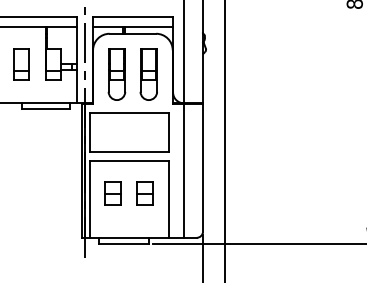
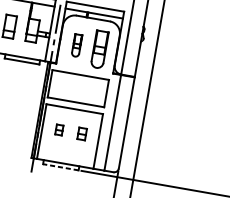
part: (116, 74) -> (76, 45), size x0.6
part: (112, 193) -> (58, 130), size x0.6
part: (144, 193) -> (81, 134), size x0.7
line: (123, 243) -> (60, 167), solid -> dashed

